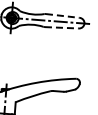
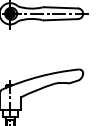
line: (62, 15) -> (60, 7), dashed -> solid
line: (61, 27) -> (60, 19), dashed -> solid

